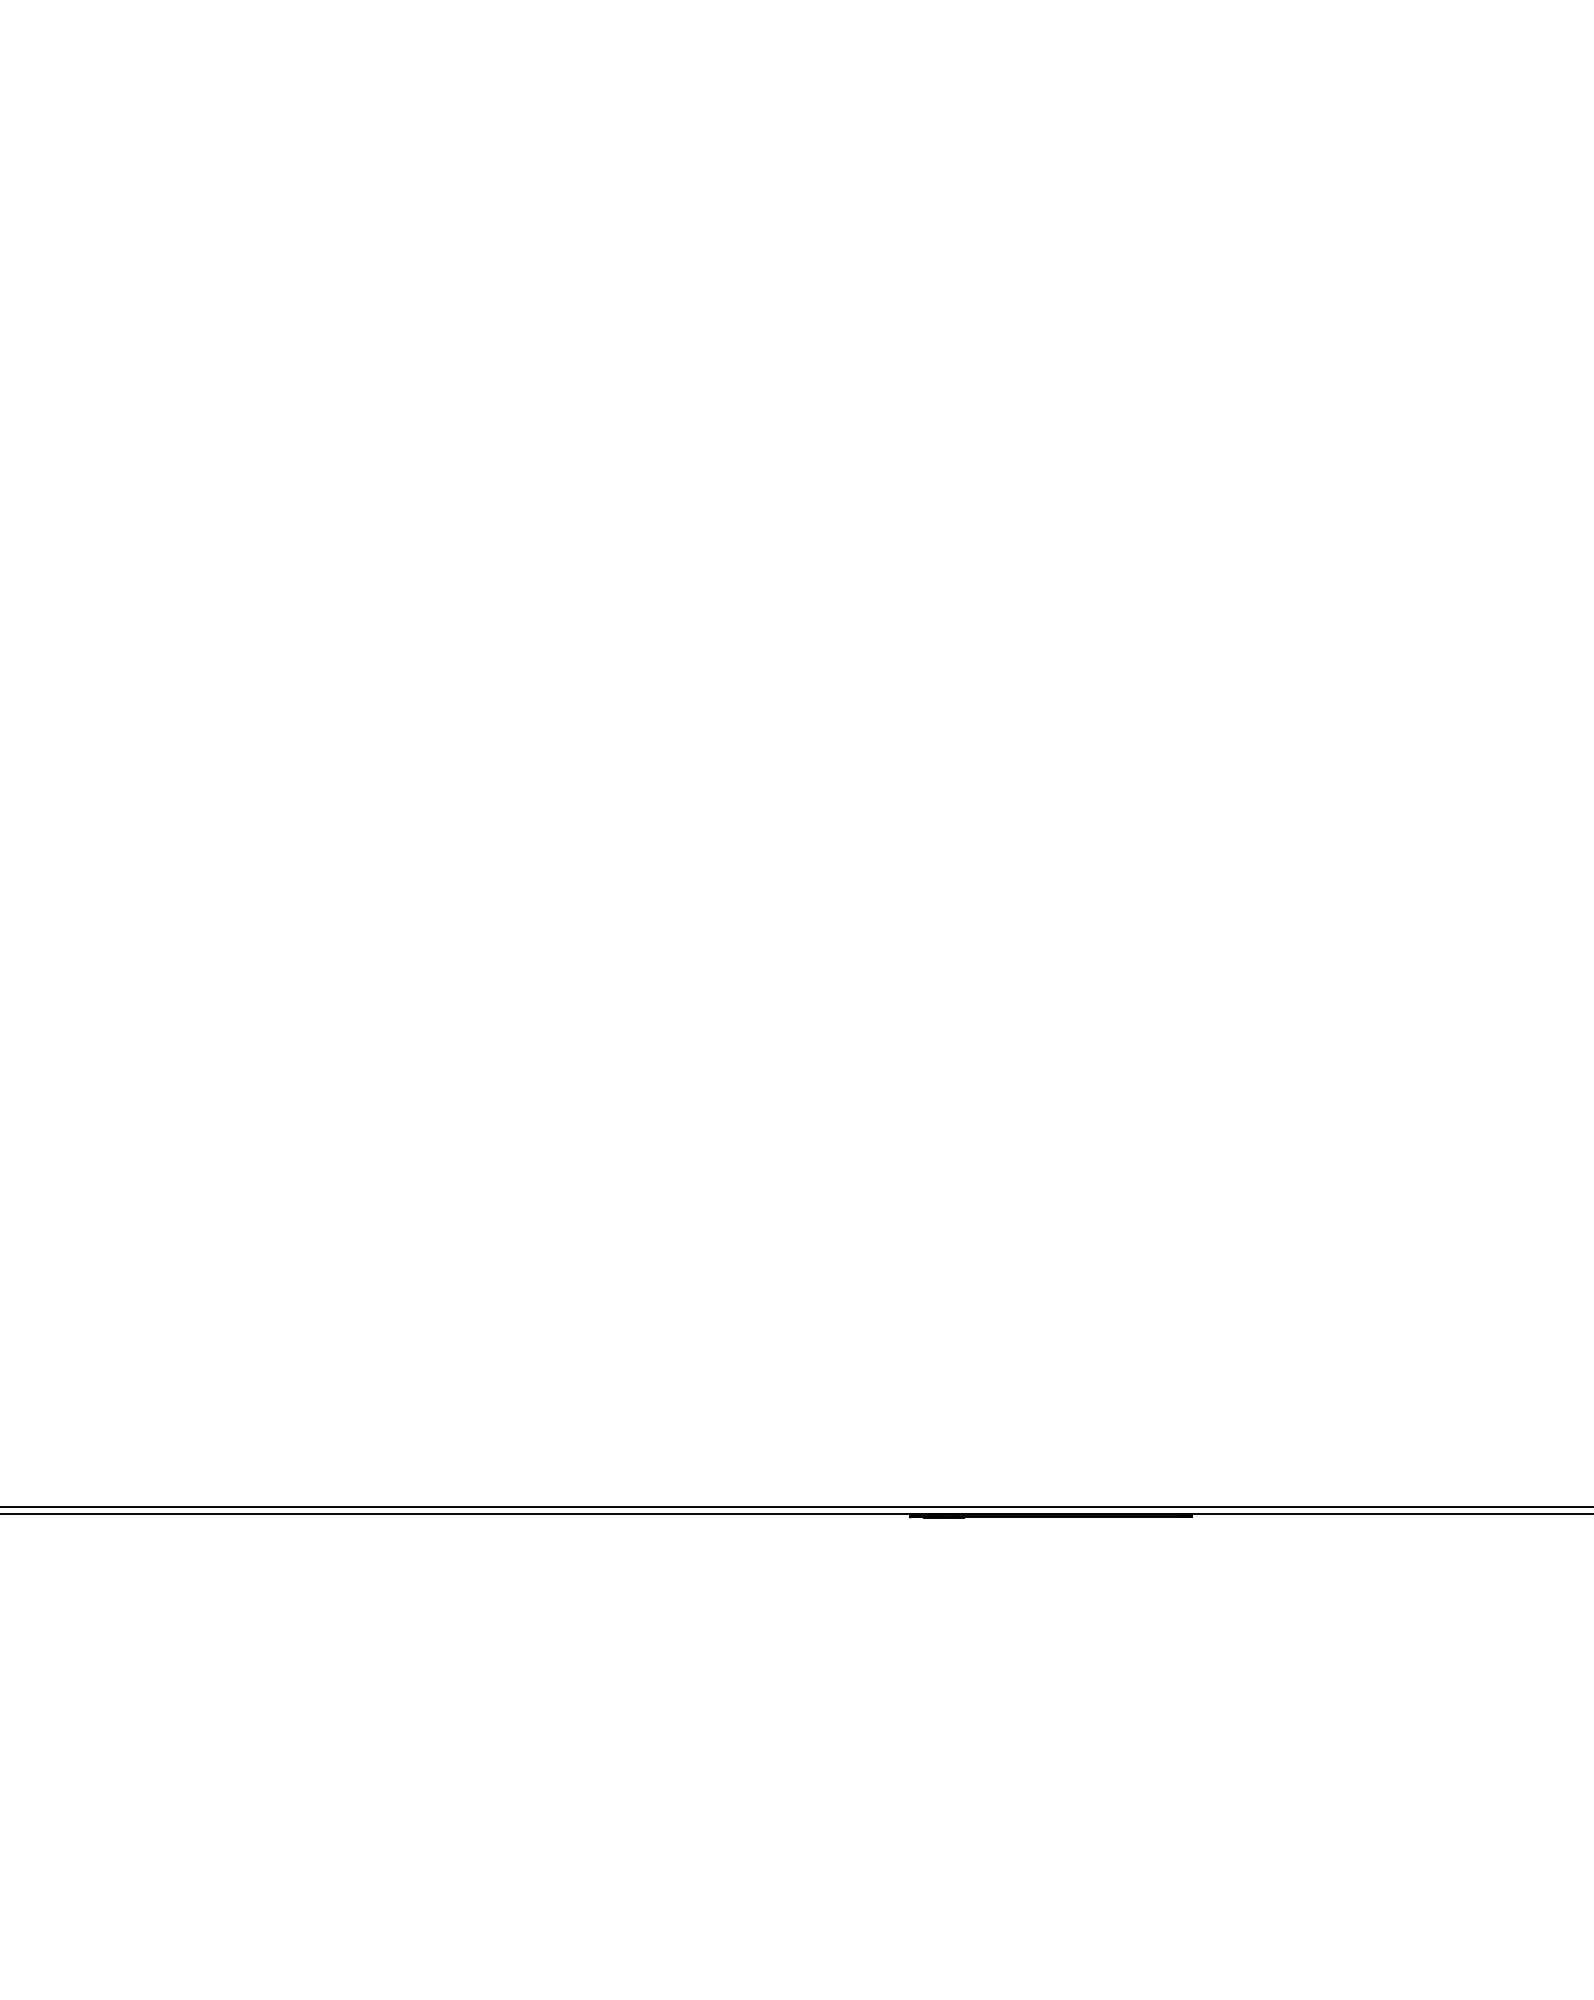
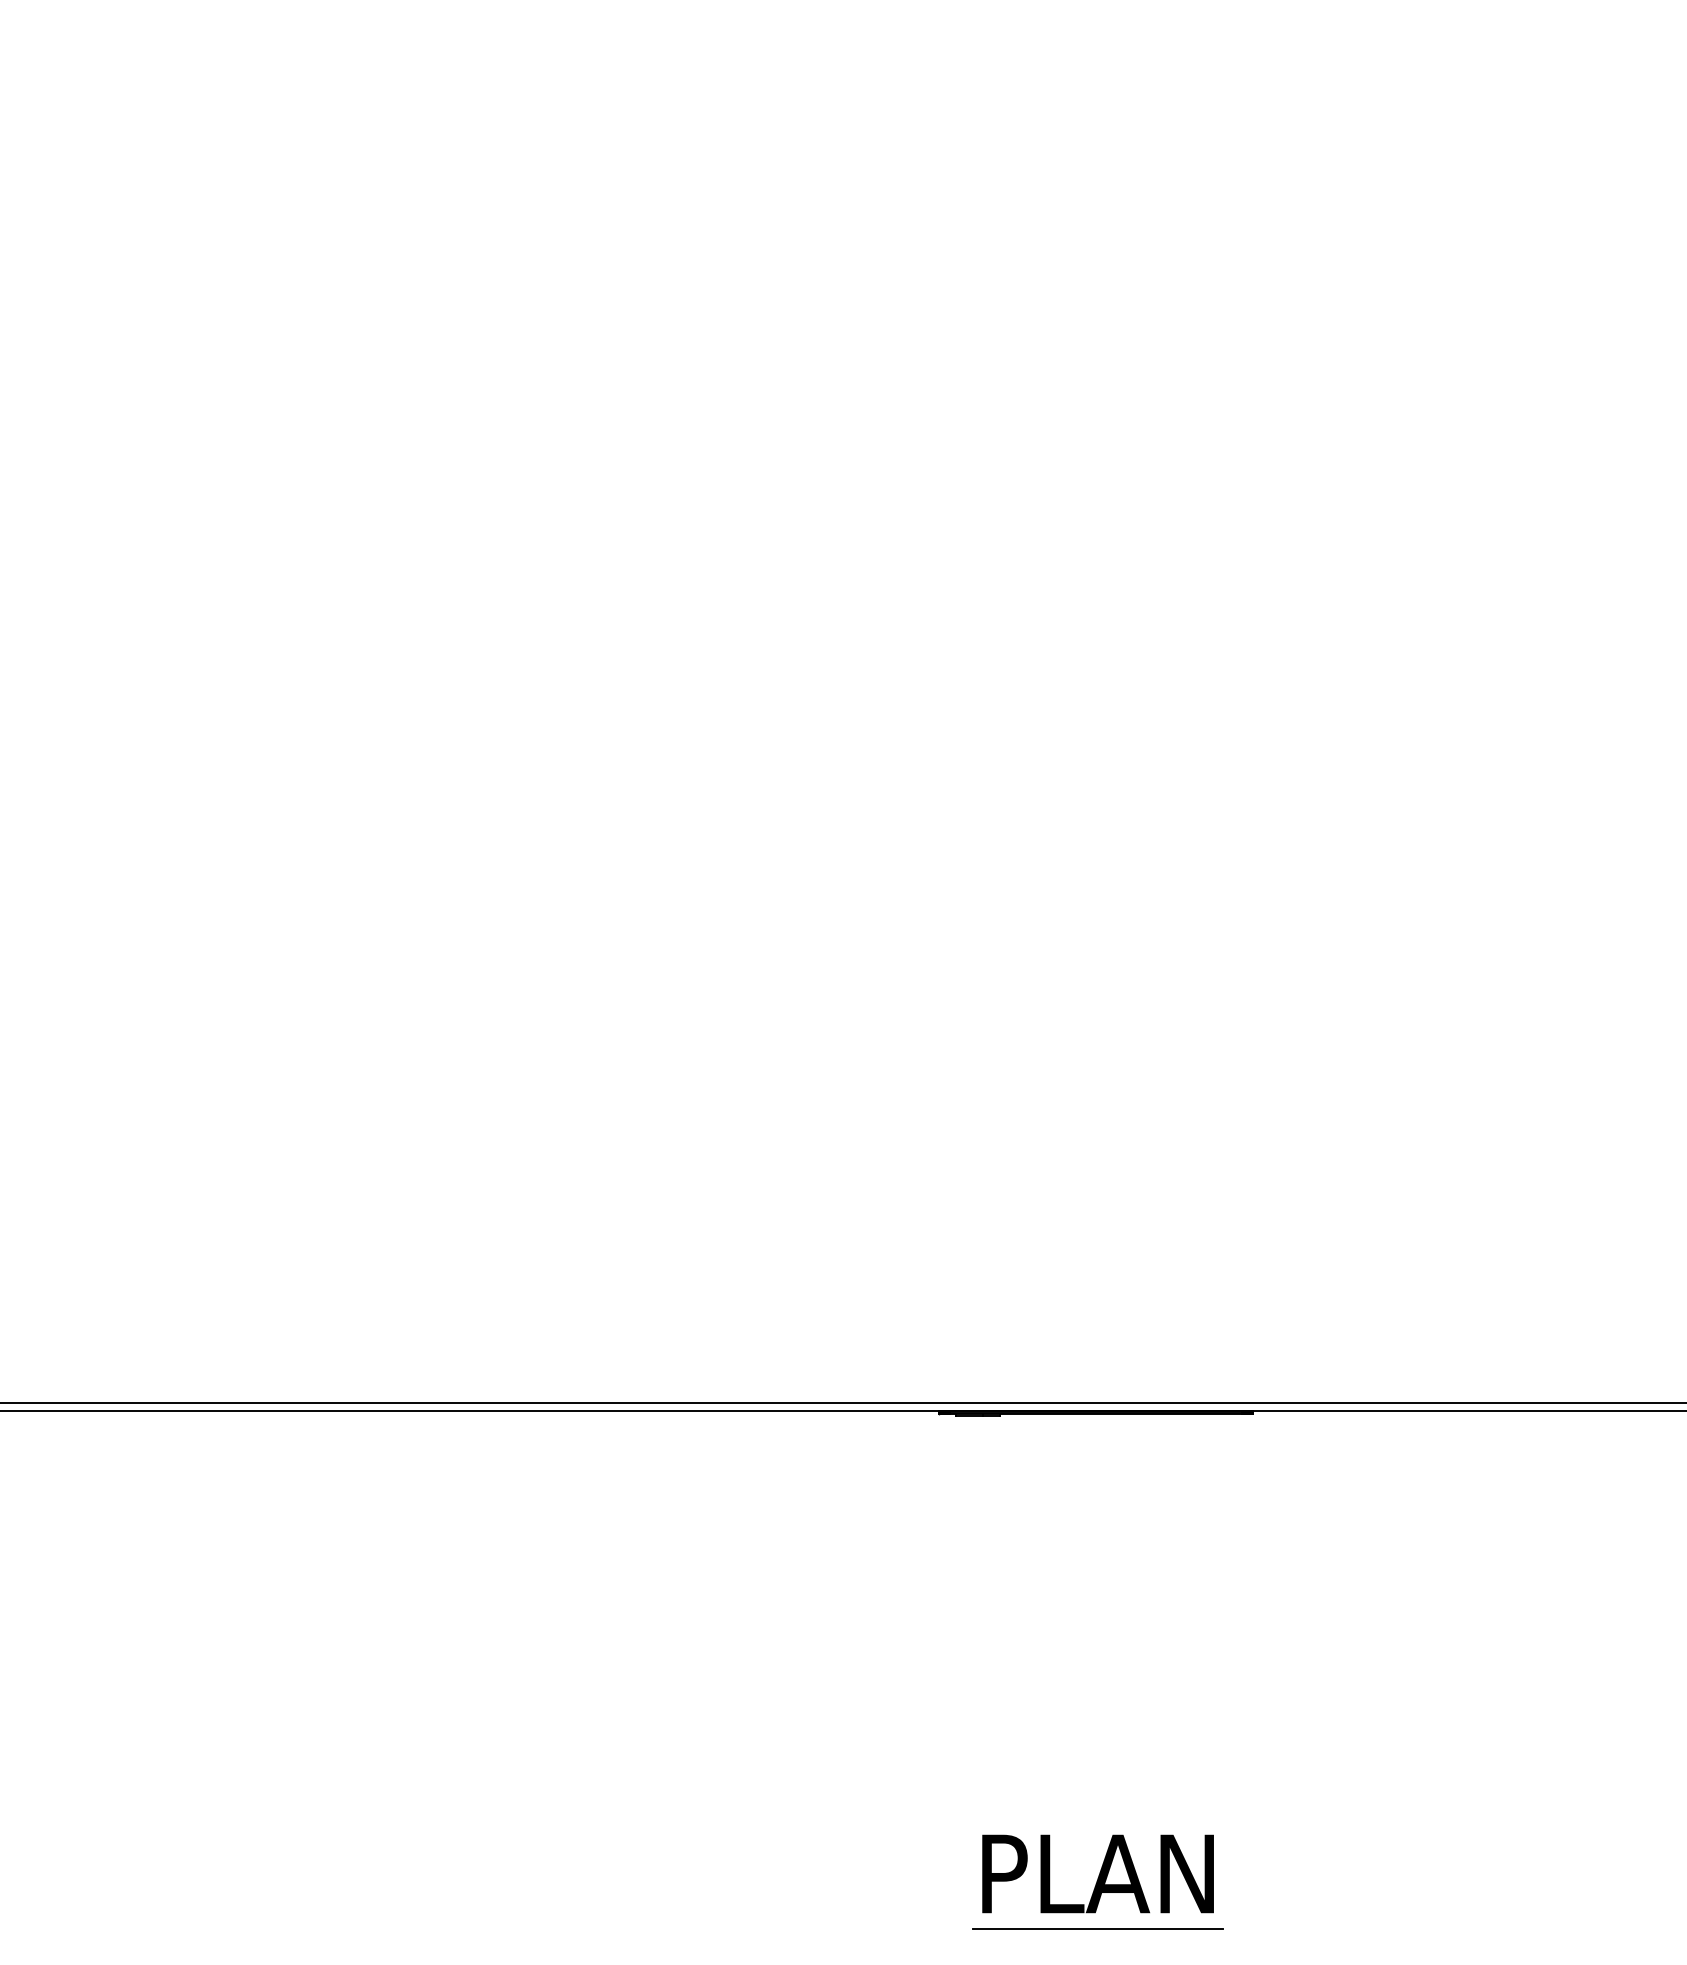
part: (1052, 1937) -> (1098, 1881), added

